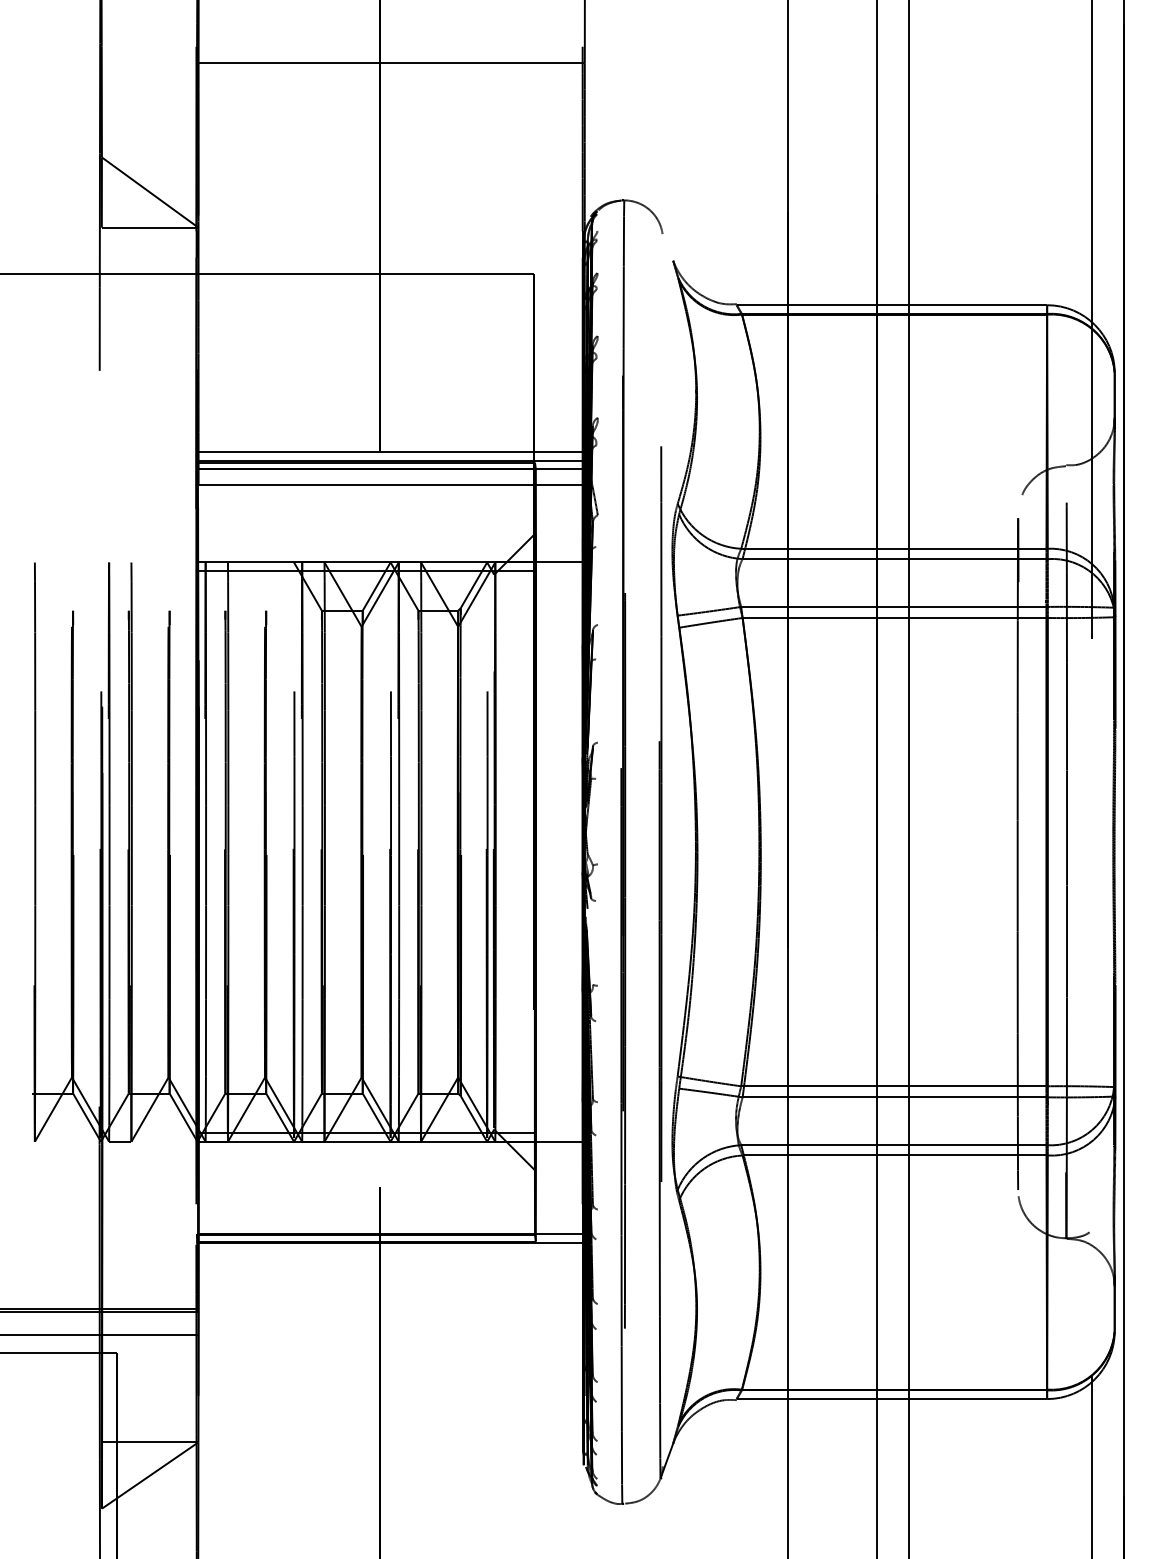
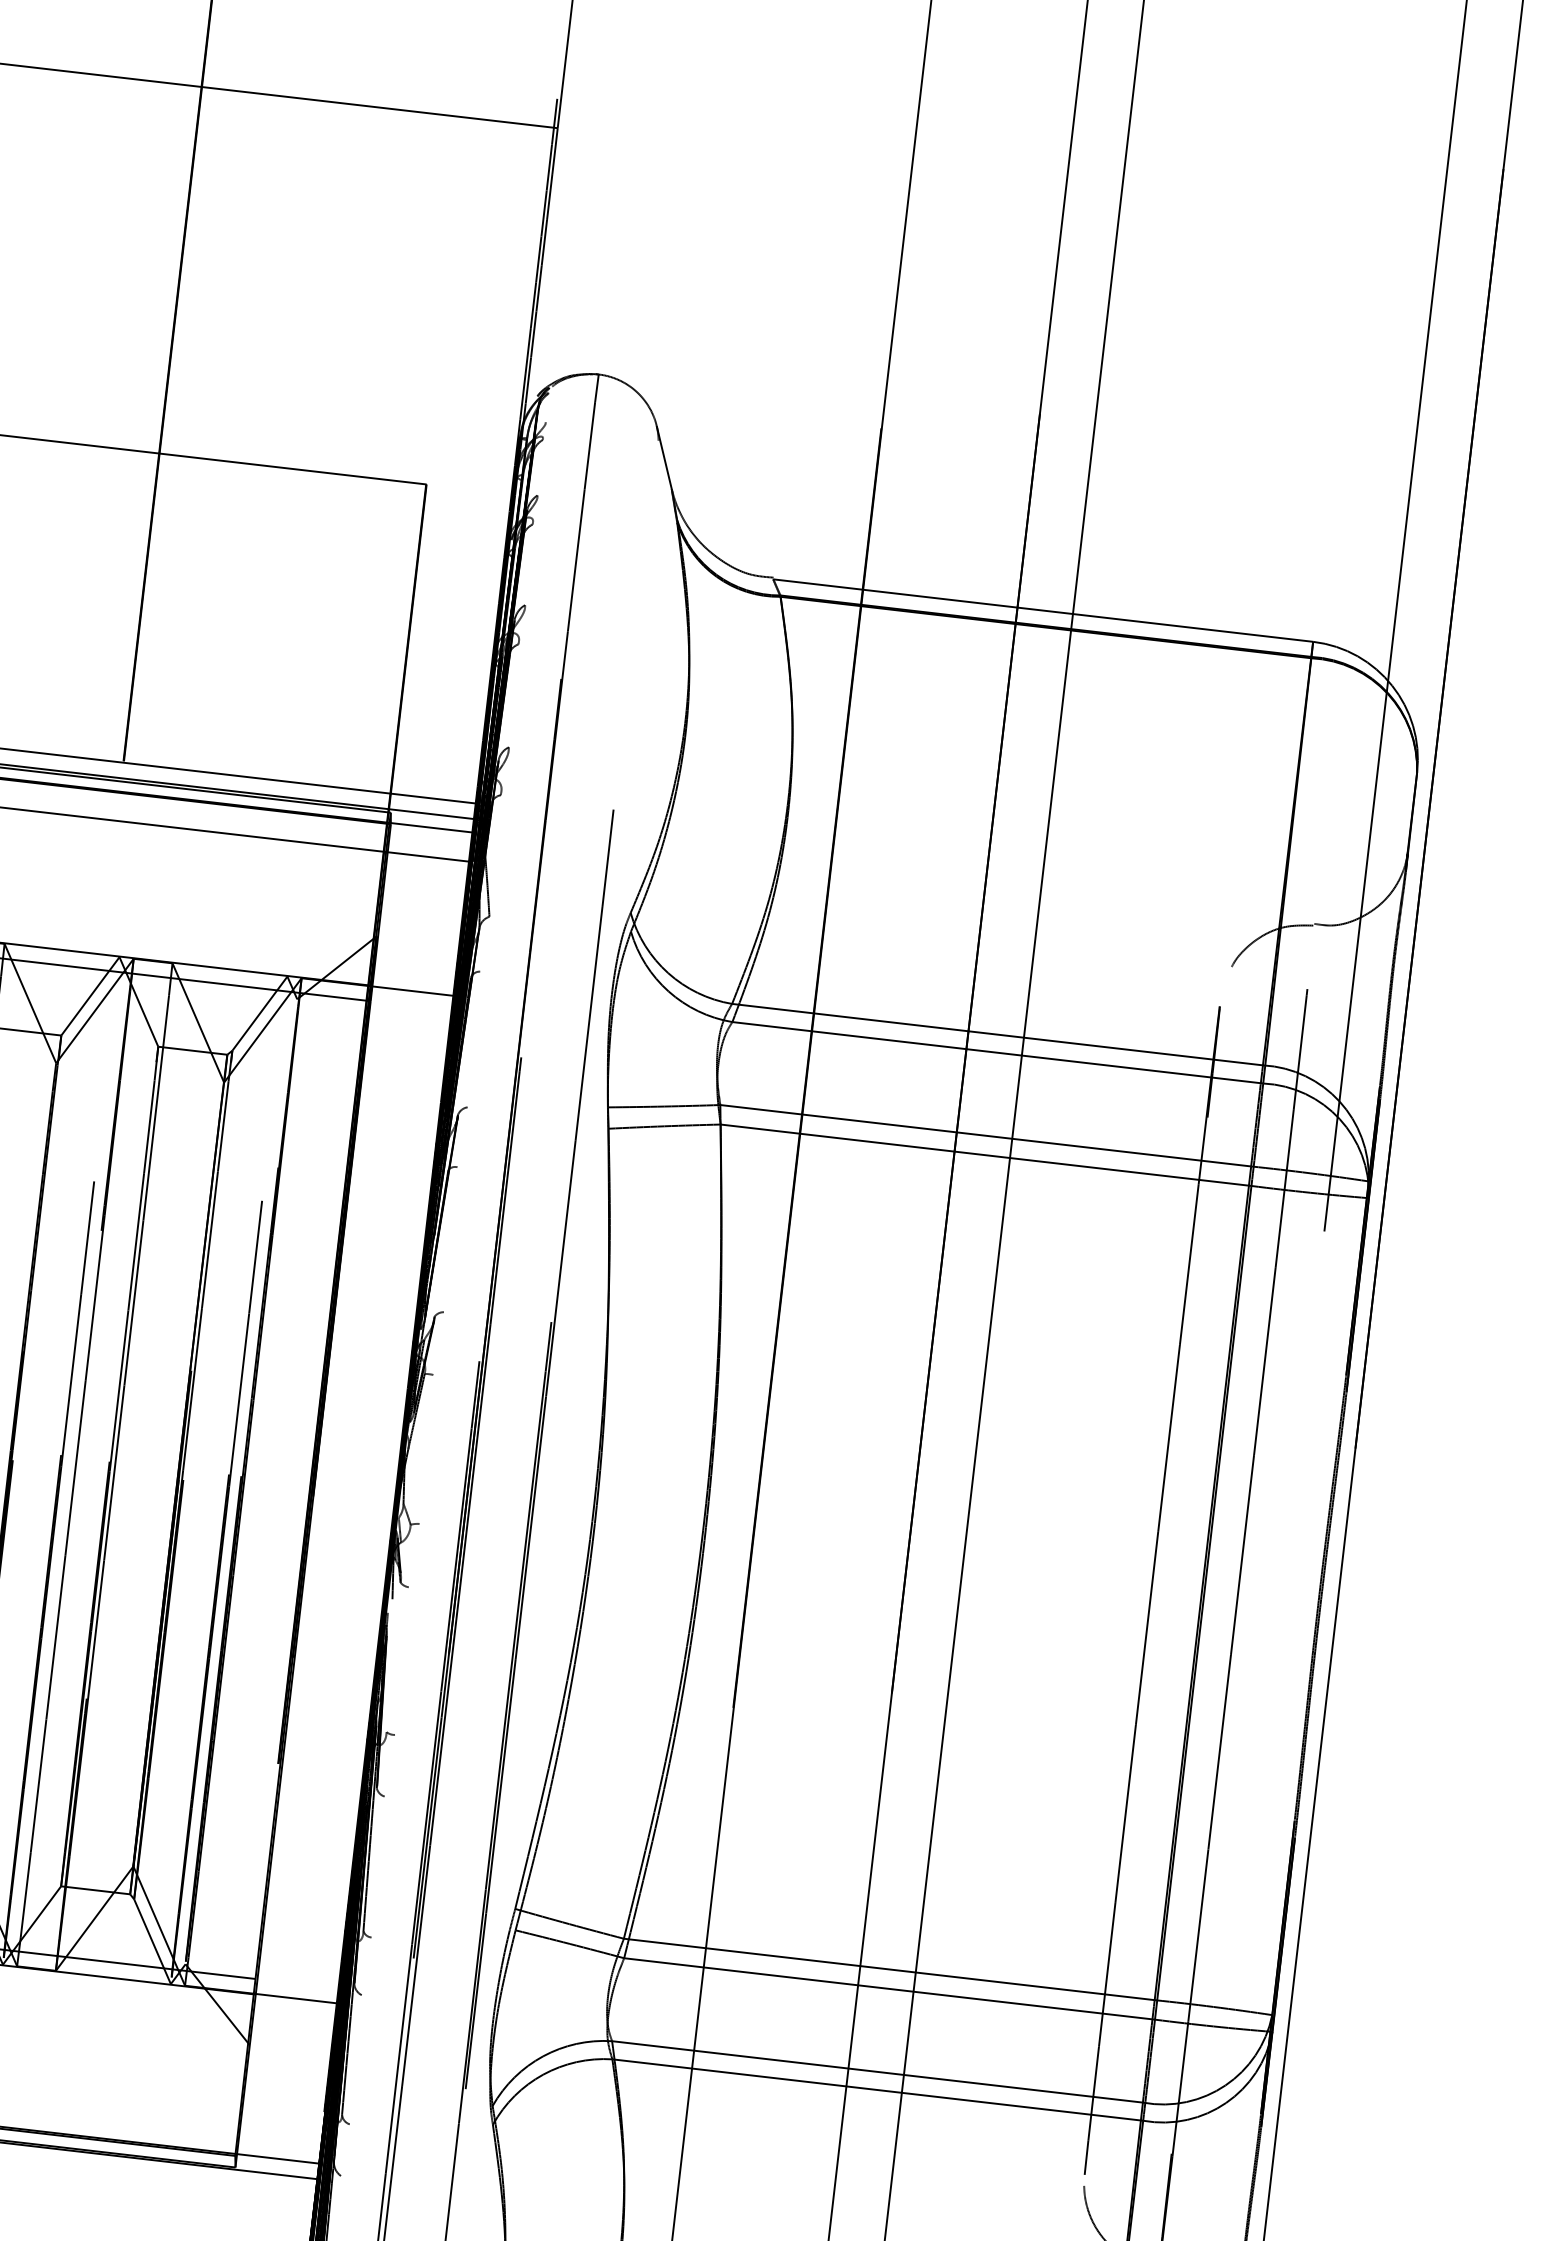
line: (666, 242) -> (663, 456), added

